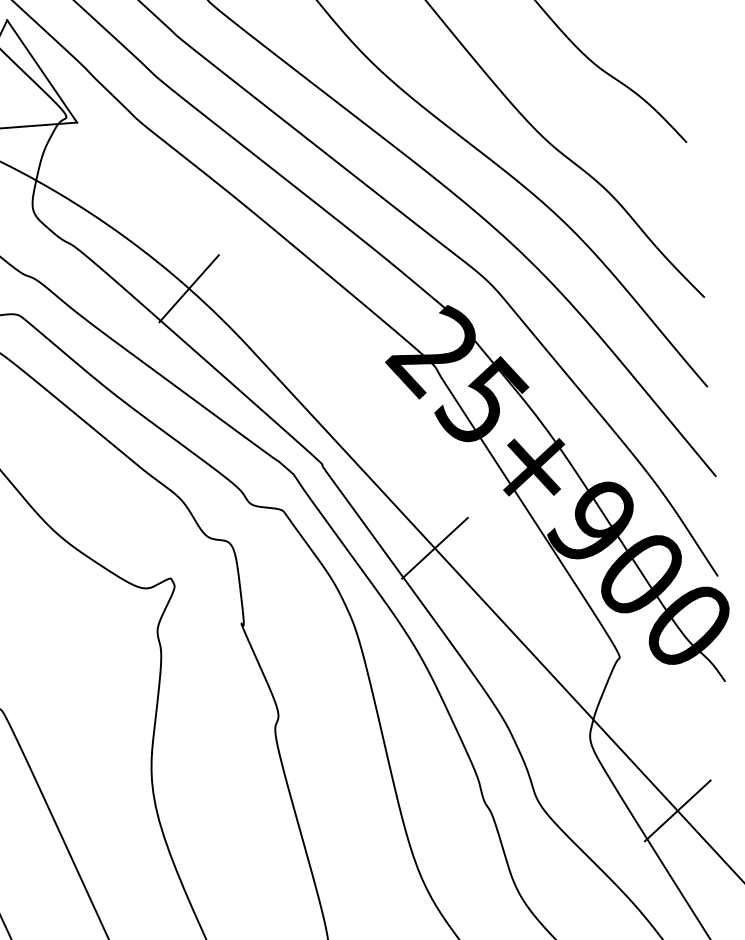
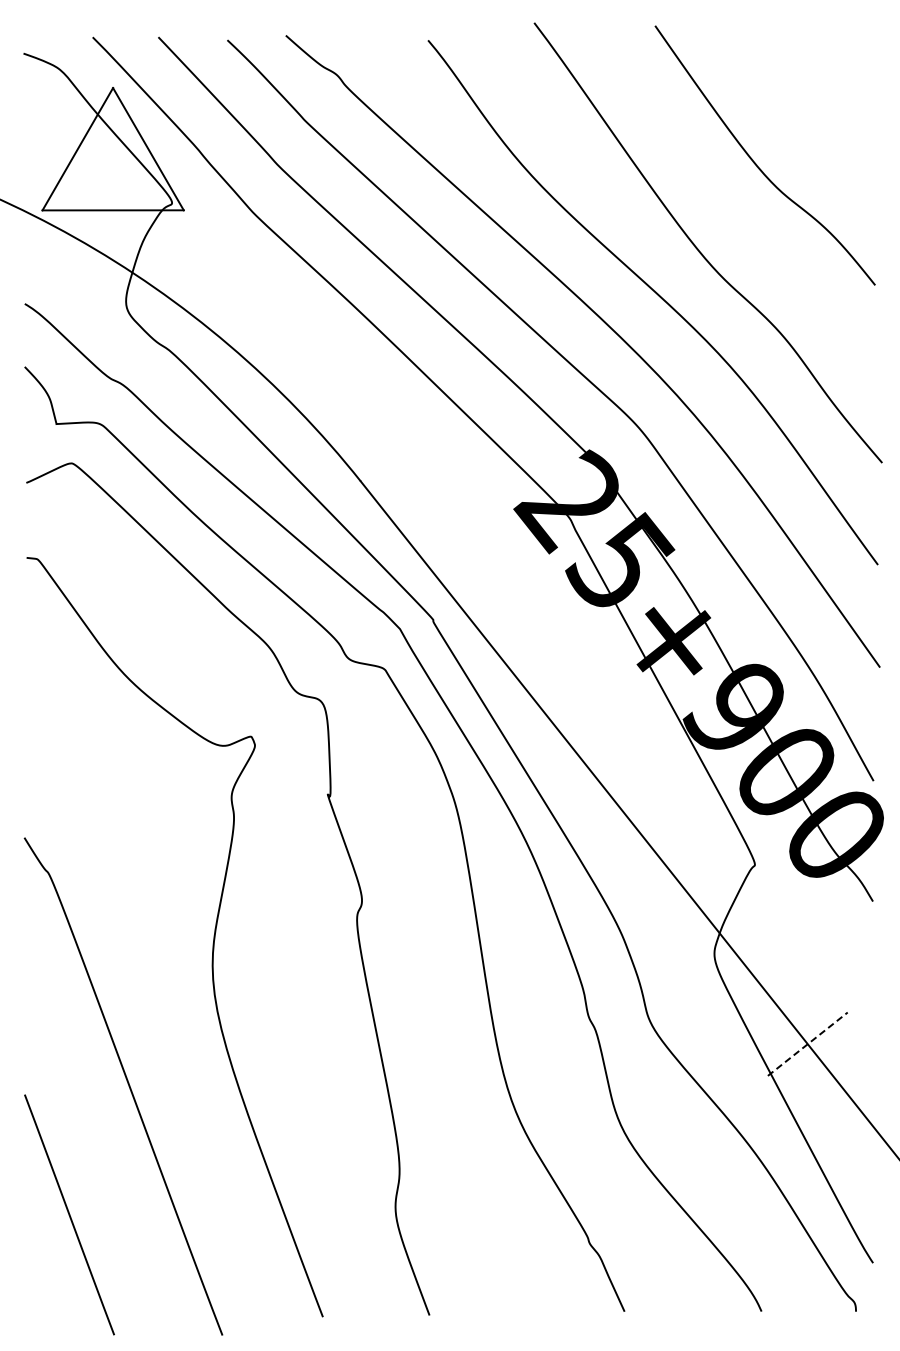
line: (188, 288) -> (296, 408), removed
line: (435, 547) -> (554, 724), removed
line: (677, 811) -> (807, 1044), solid -> dashed

